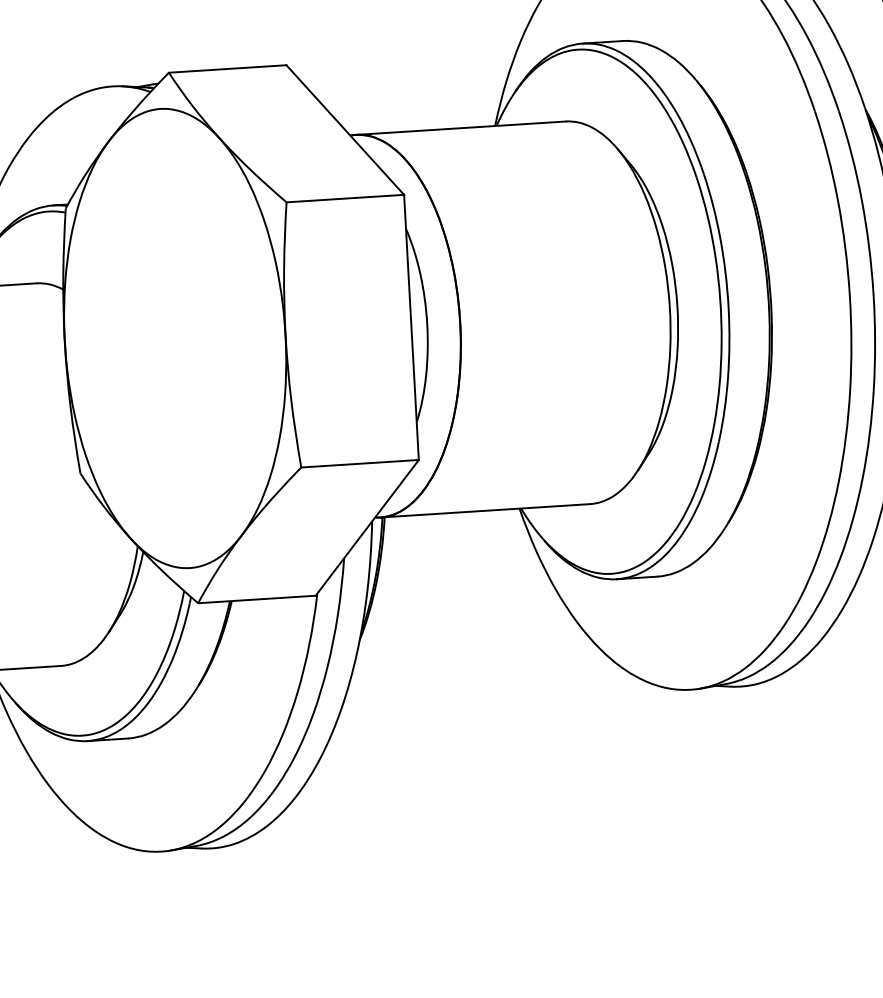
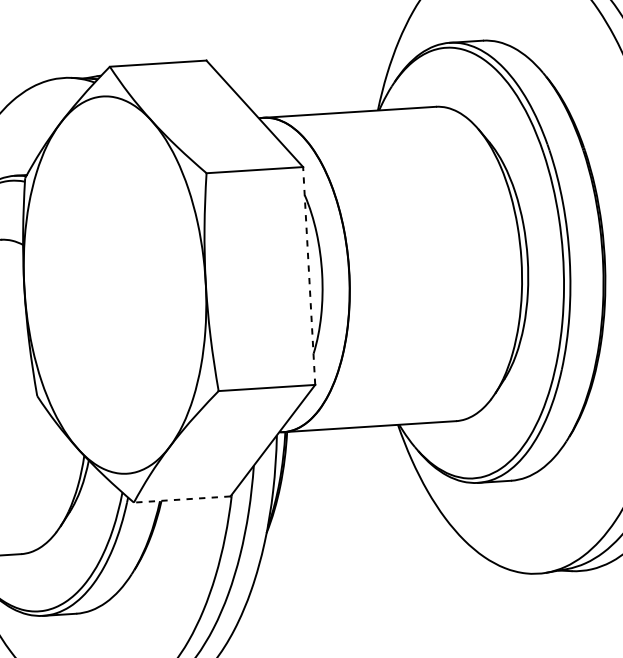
line: (411, 327) -> (309, 276), solid -> dashed
line: (256, 599) -> (181, 499), solid -> dashed

